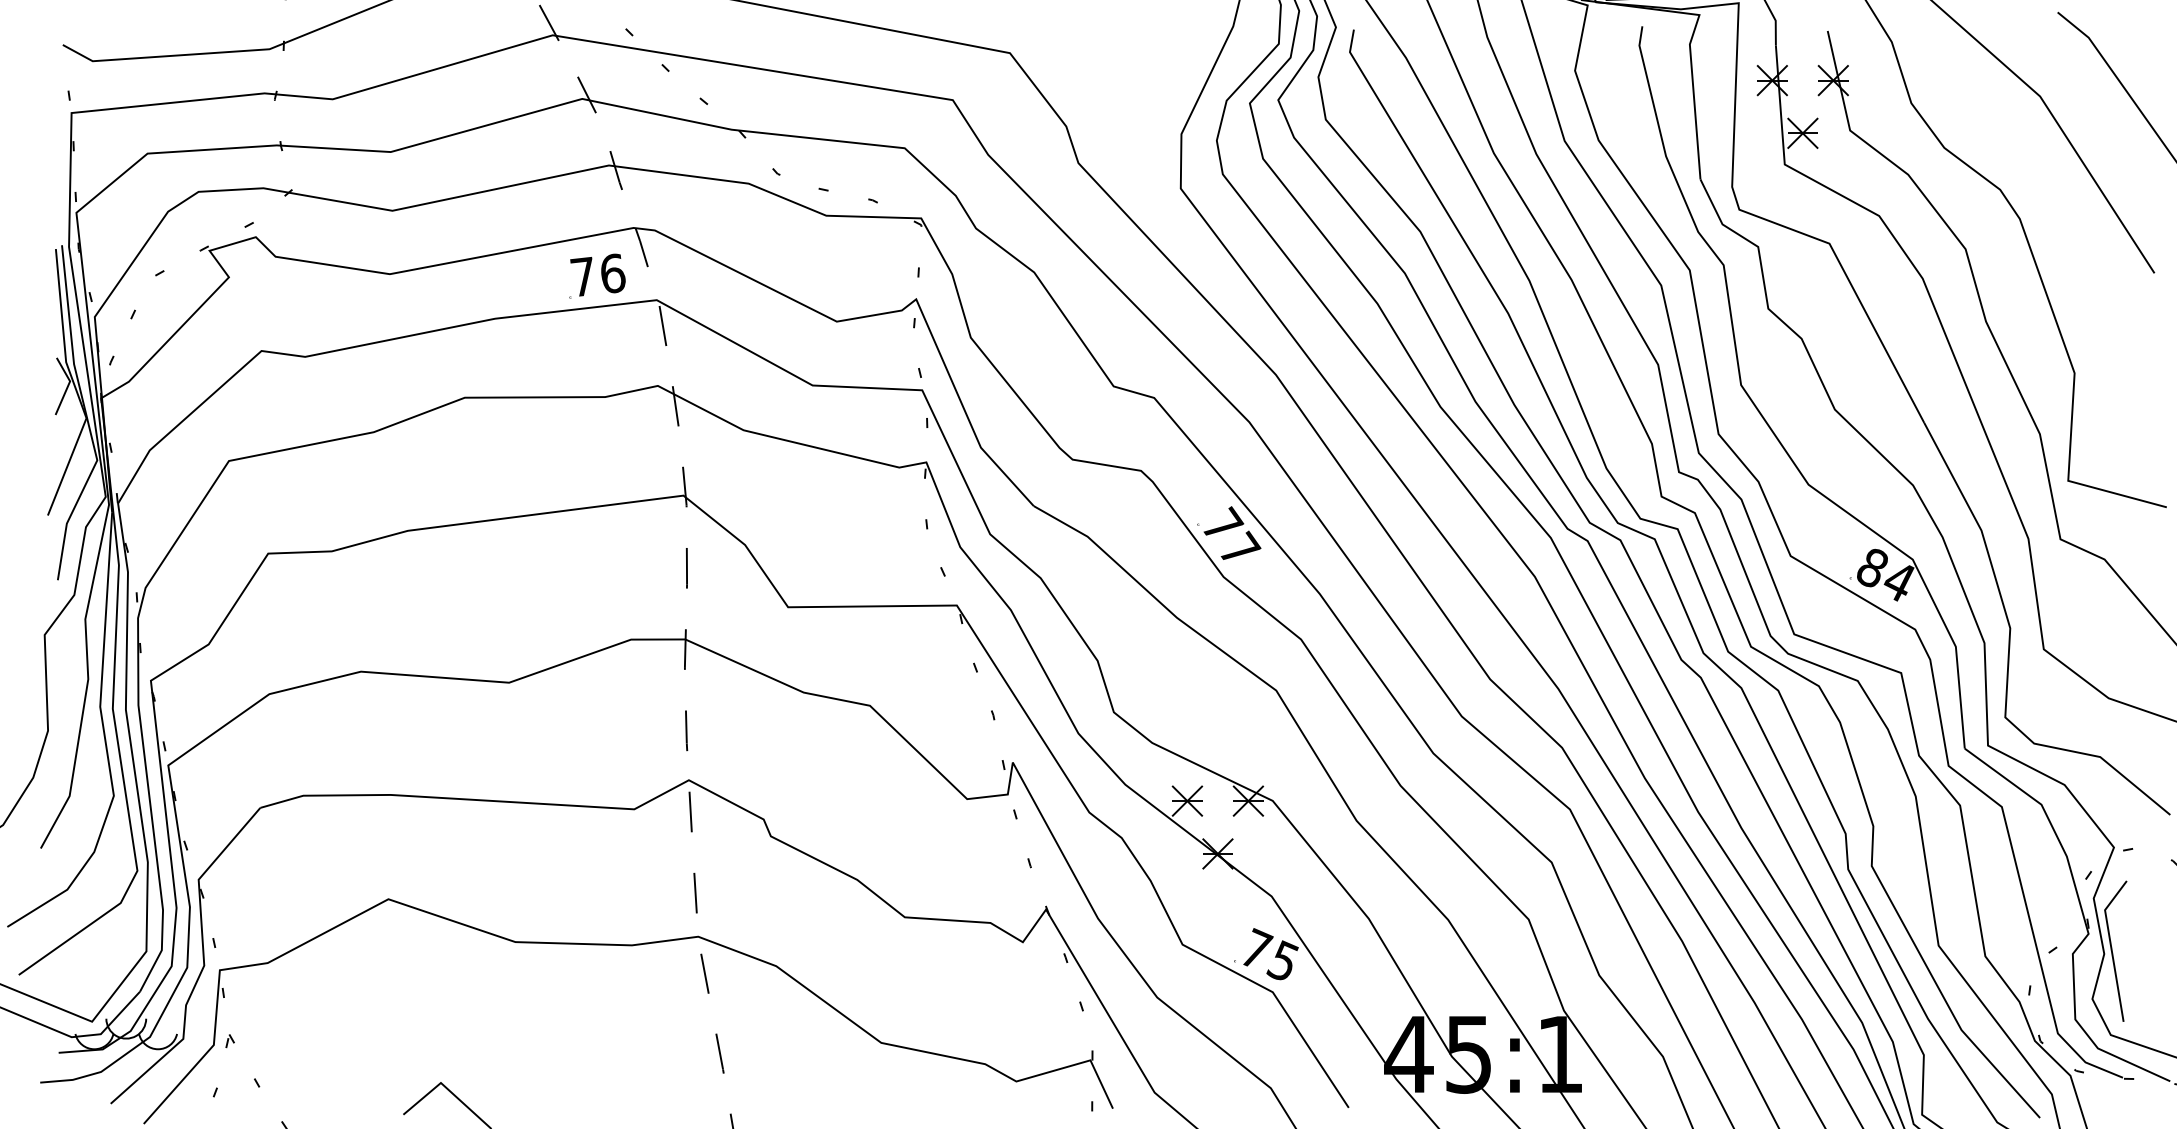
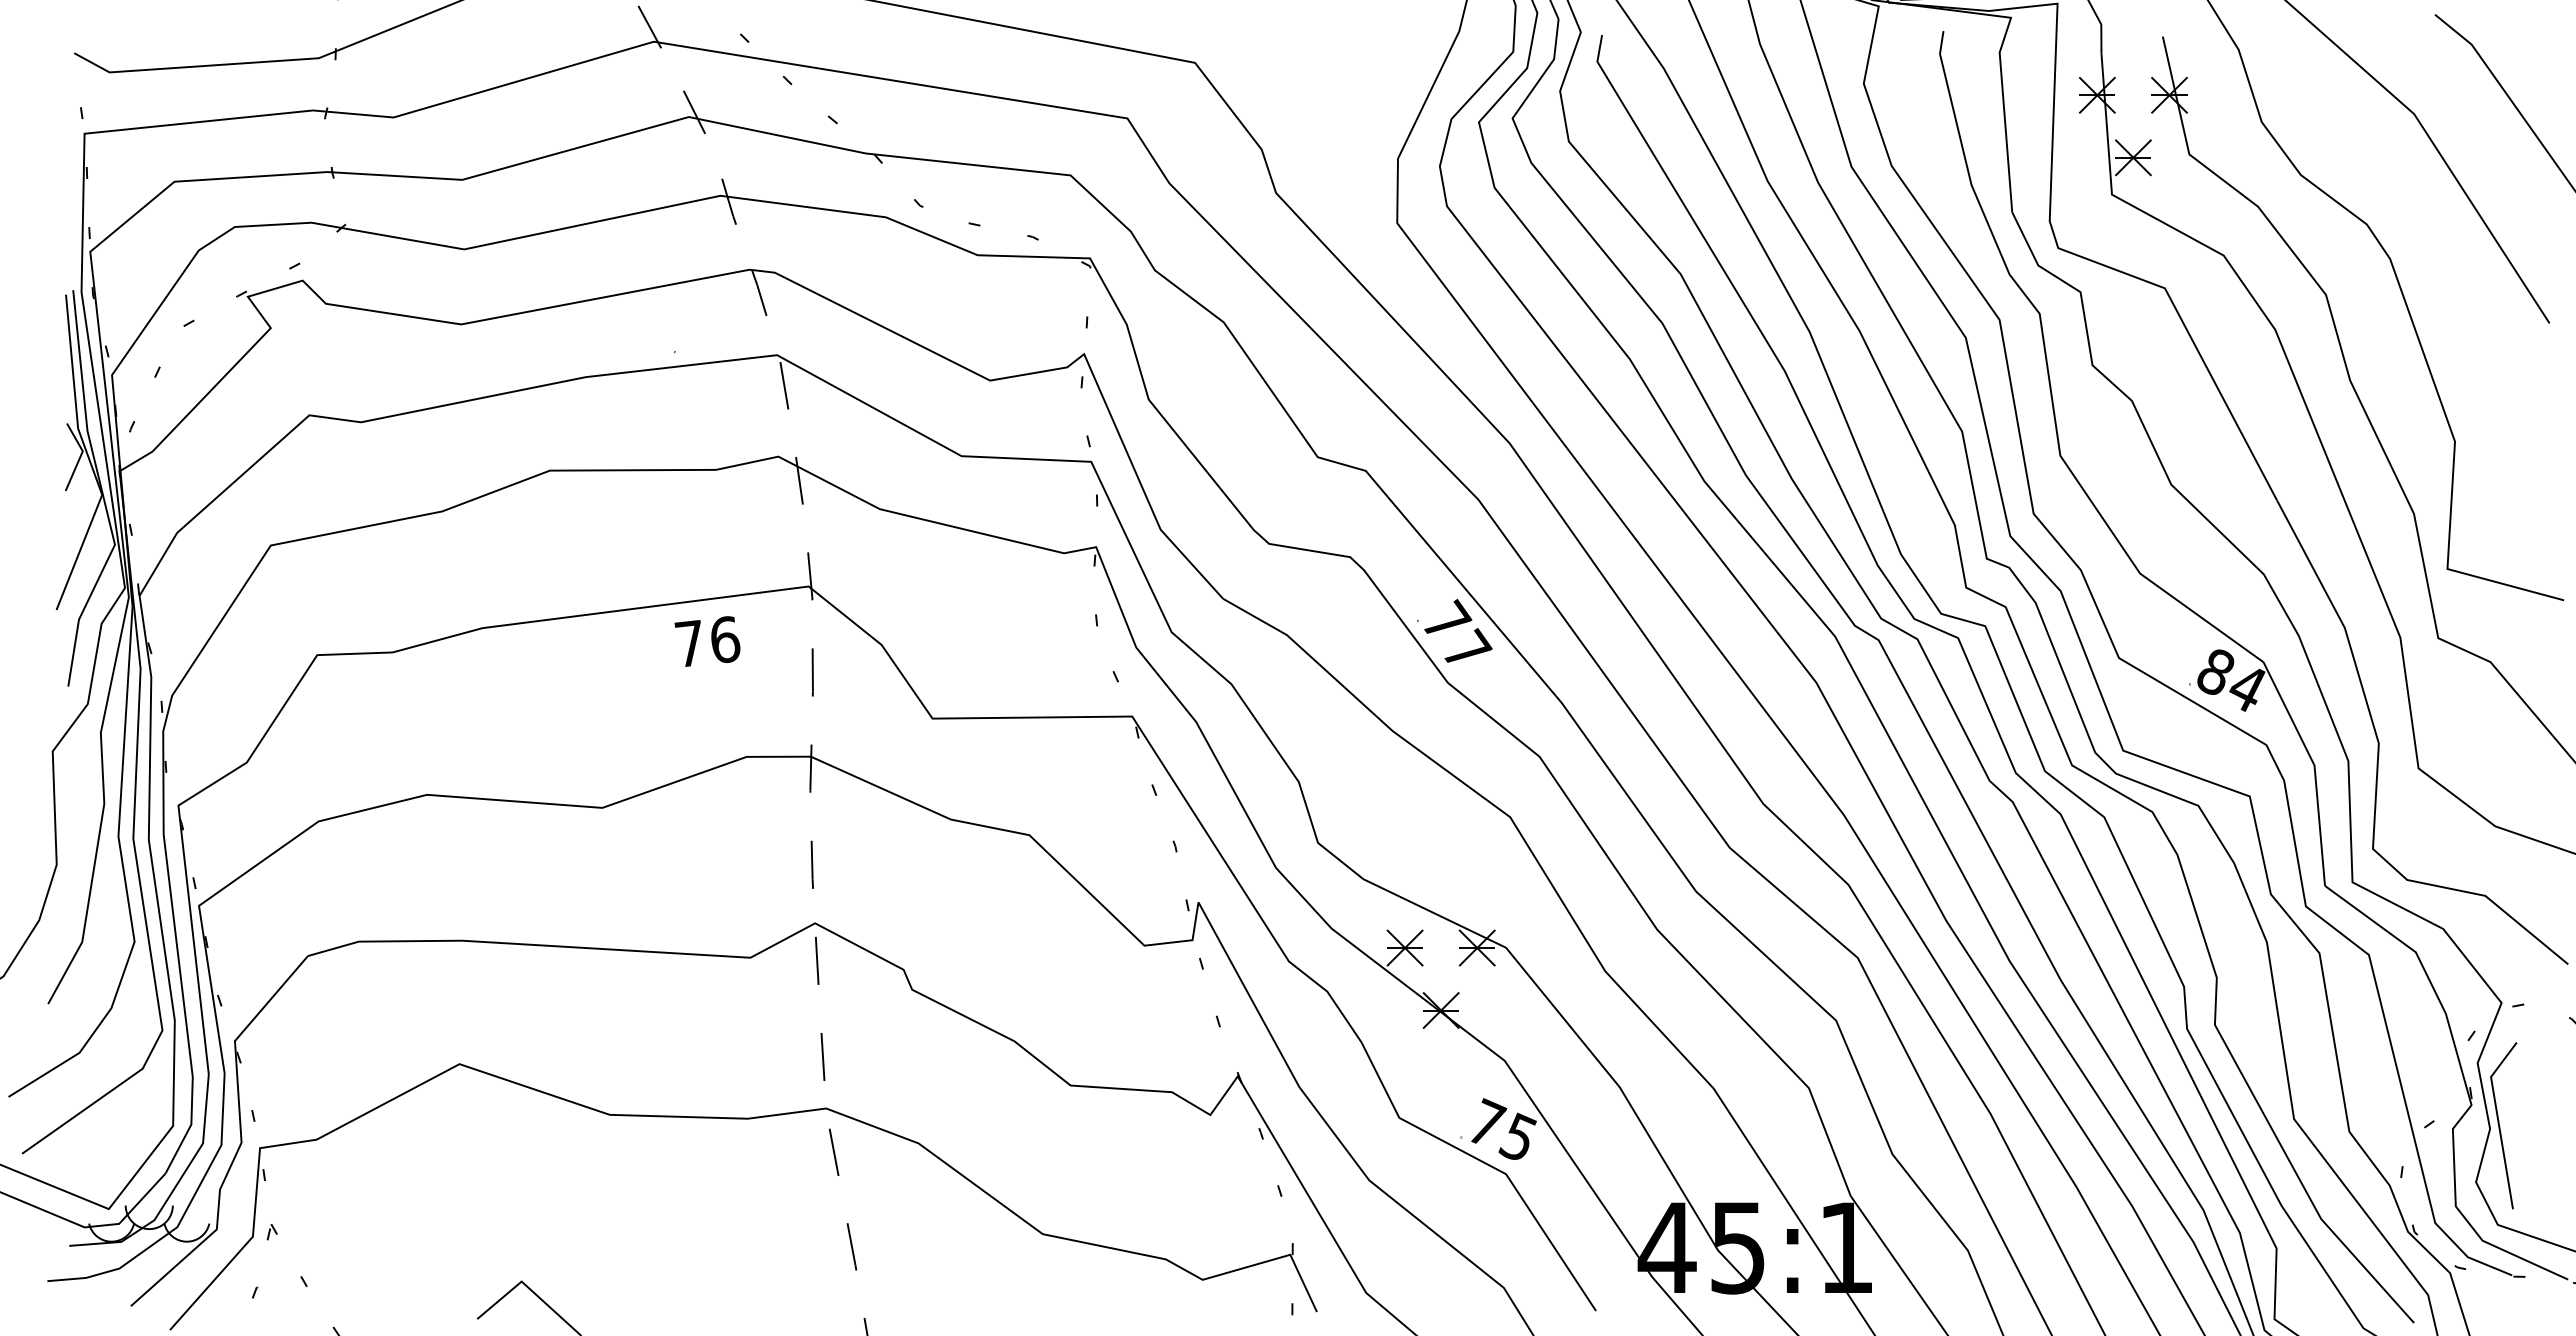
text: (597, 275) -> (707, 641), moved

